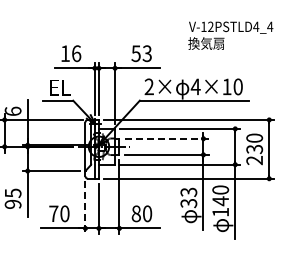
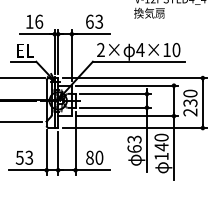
text: (135, 53) -> (89, 21), 53 -> 63
line: (167, 138) -> (116, 93), dashed -> solid
text: (188, 203) -> (134, 149), 33 -> 63
line: (85, 207) -> (46, 152), dashed -> solid
text: (59, 213) -> (24, 157), 70 -> 53

